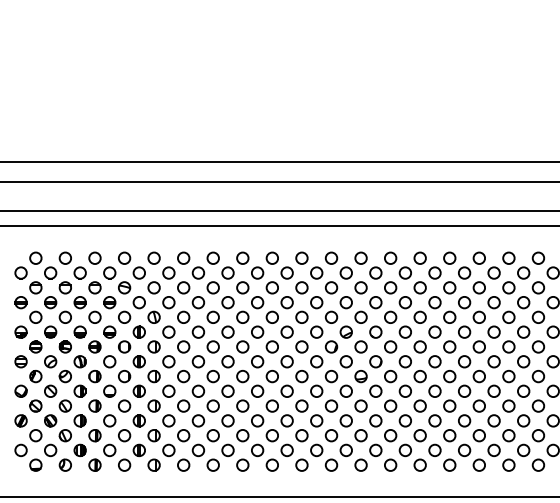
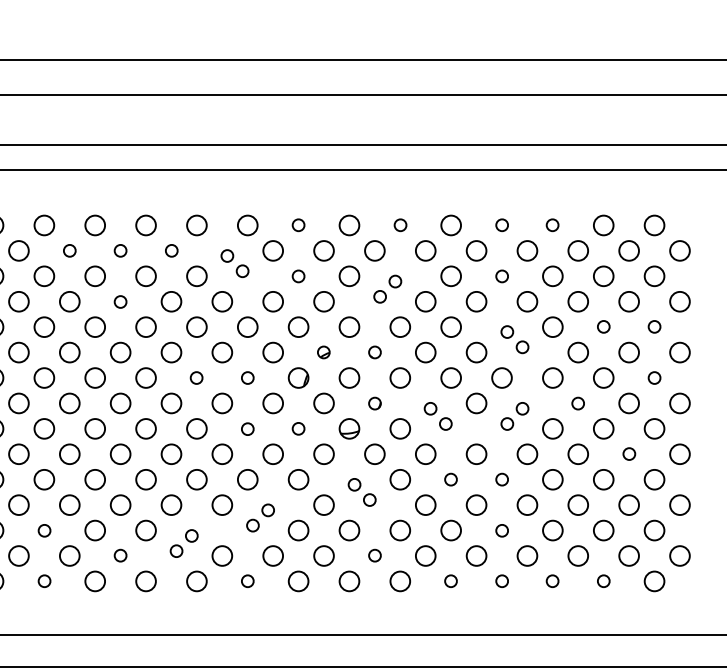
circle: (331, 257) -> (298, 224), size x0.6
circle: (390, 257) -> (400, 224), size x0.6
circle: (449, 257) -> (501, 224), size x0.6
circle: (478, 257) -> (551, 224), size x0.6
circle: (198, 272) -> (69, 249), size x0.6
circle: (227, 272) -> (119, 249), size x0.6
circle: (257, 272) -> (171, 249), size x0.6
part: (294, 280) -> (234, 263), size x0.6
circle: (331, 287) -> (298, 275), size x0.6
circle: (449, 287) -> (501, 275), size x0.6
part: (383, 295) -> (388, 289), size x0.6
circle: (227, 302) -> (119, 301), size x0.6
circle: (508, 316) -> (603, 325), size x0.6
circle: (538, 316) -> (654, 325), size x0.6
part: (457, 324) -> (515, 339), size x0.6
part: (345, 331) -> (322, 351), size x0.6
circle: (375, 331) -> (374, 351), size x0.6
circle: (271, 346) -> (195, 377), size x0.6
circle: (301, 346) -> (246, 377), size x0.6
circle: (538, 346) -> (654, 377), size x0.6
circle: (375, 361) -> (374, 403), size x0.6
circle: (493, 361) -> (577, 403), size x0.6
part: (412, 369) -> (437, 416), size x0.6
part: (457, 369) -> (515, 416), size x0.6
circle: (301, 376) -> (246, 428), size x0.6
circle: (331, 376) -> (298, 428), size x0.6
circle: (523, 390) -> (628, 452), size x0.6
circle: (419, 405) -> (449, 478), size x0.6
circle: (449, 405) -> (501, 478), size x0.6
part: (368, 413) -> (362, 492), size x0.6
part: (309, 428) -> (260, 518), size x0.6
circle: (183, 435) -> (44, 530), size x0.6
circle: (449, 435) -> (501, 530), size x0.6
part: (264, 443) -> (183, 544), size x0.6
circle: (227, 449) -> (119, 554), size x0.6
circle: (375, 449) -> (374, 554), size x0.6
circle: (183, 464) -> (44, 580), size x0.6
circle: (301, 464) -> (246, 580), size x0.6
circle: (419, 464) -> (449, 580), size x0.6
circle: (449, 464) -> (501, 580), size x0.6
circle: (478, 464) -> (551, 580), size x0.6
circle: (508, 464) -> (603, 580), size x0.6

